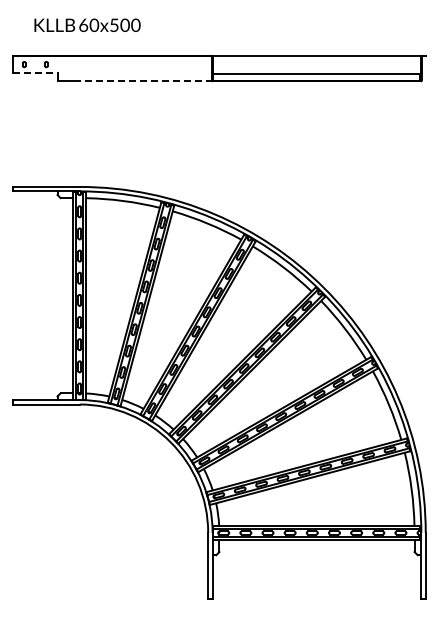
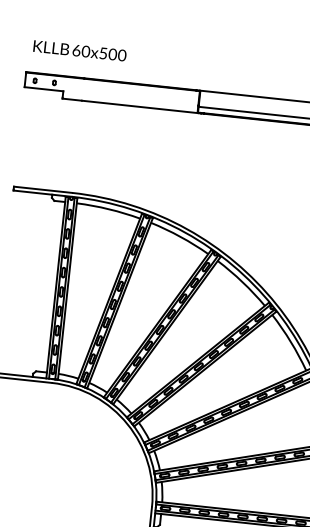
text: (87, 24) -> (80, 50), moved
line: (35, 73) -> (44, 89), dashed -> solid
line: (146, 81) -> (140, 107), dashed -> solid

